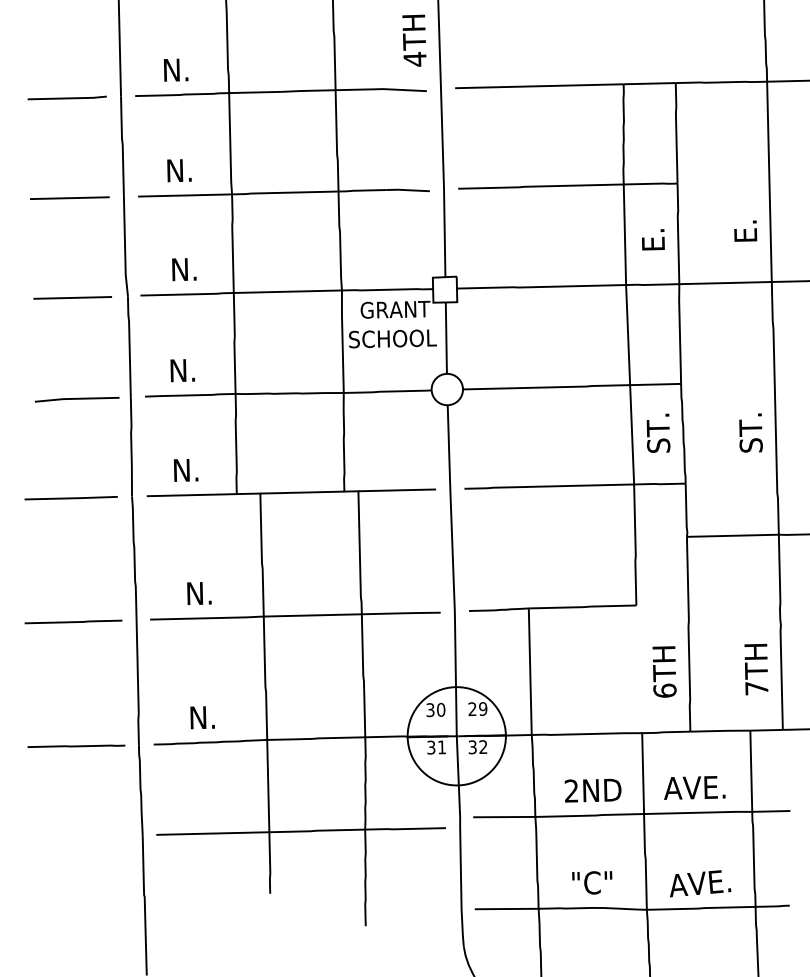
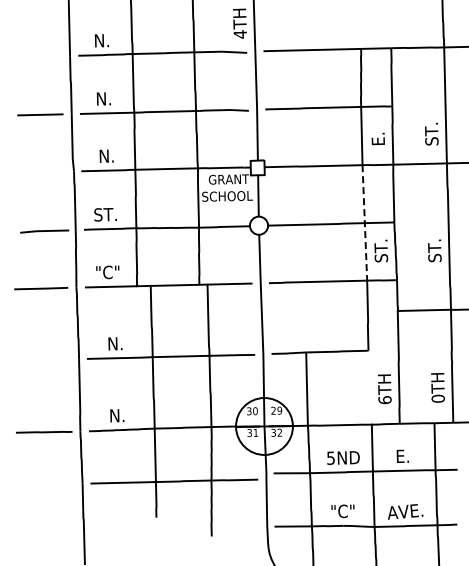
line: (66, 97) -> (38, 56), removed
text: (745, 230) -> (431, 133), E. -> ST.
line: (71, 297) -> (41, 172), removed
text: (182, 370) -> (105, 214), N. -> ST.
line: (629, 384) -> (364, 222), solid -> dashed
text: (185, 470) -> (107, 272), N. -> "C"
line: (73, 620) -> (42, 359), removed
text: (755, 687) -> (437, 398), 7TH -> 0TH
text: (695, 788) -> (402, 456), AVE. -> E.
text: (570, 789) -> (330, 457), 2ND -> 5ND

